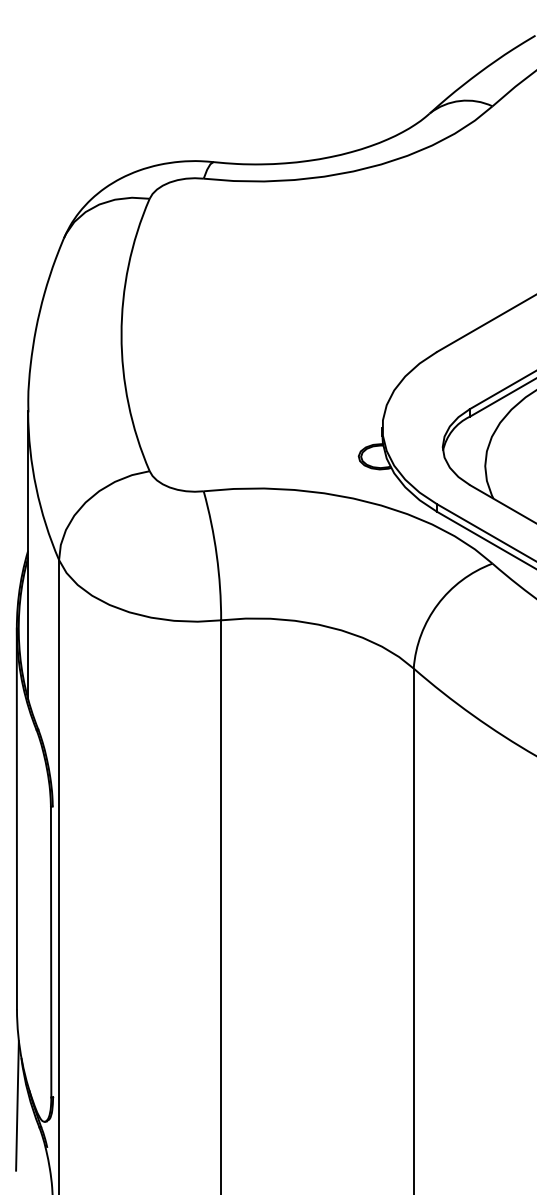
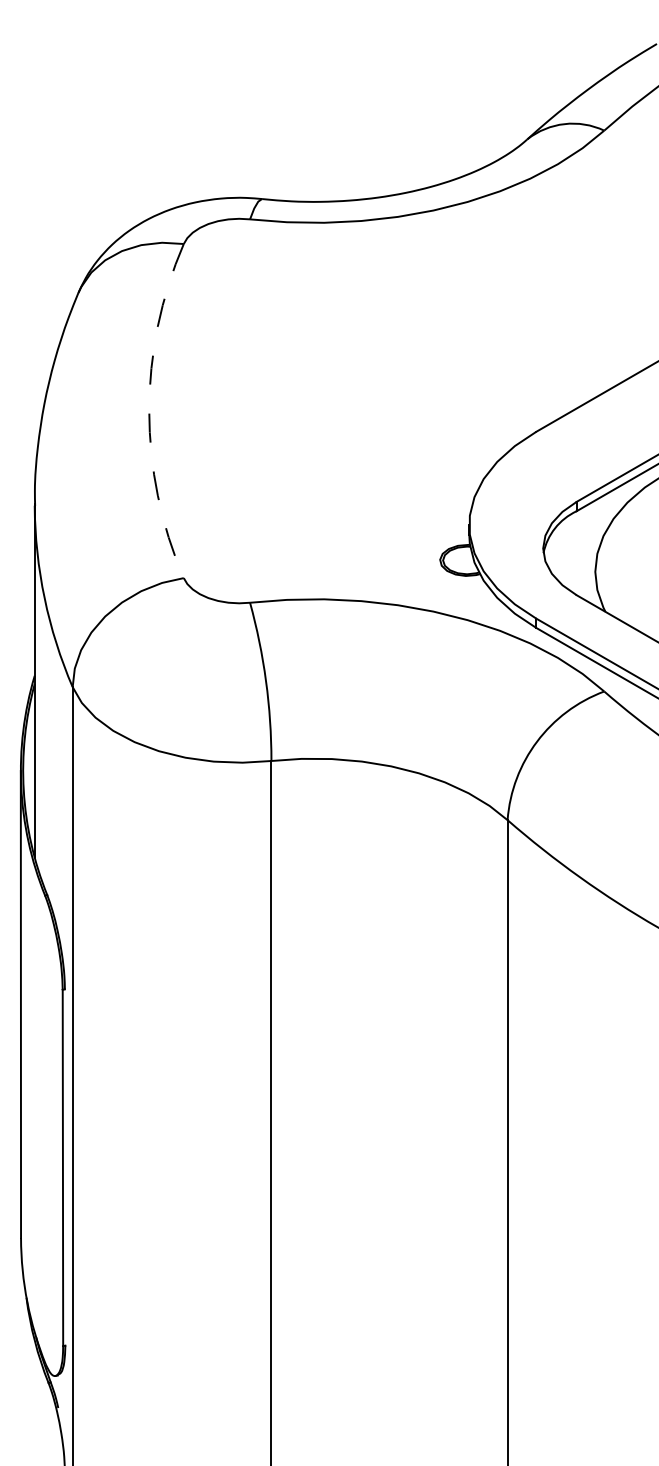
arc: (121, 335) -> (149, 411), solid -> dashed
line: (17, 1105) -> (21, 1355), removed

